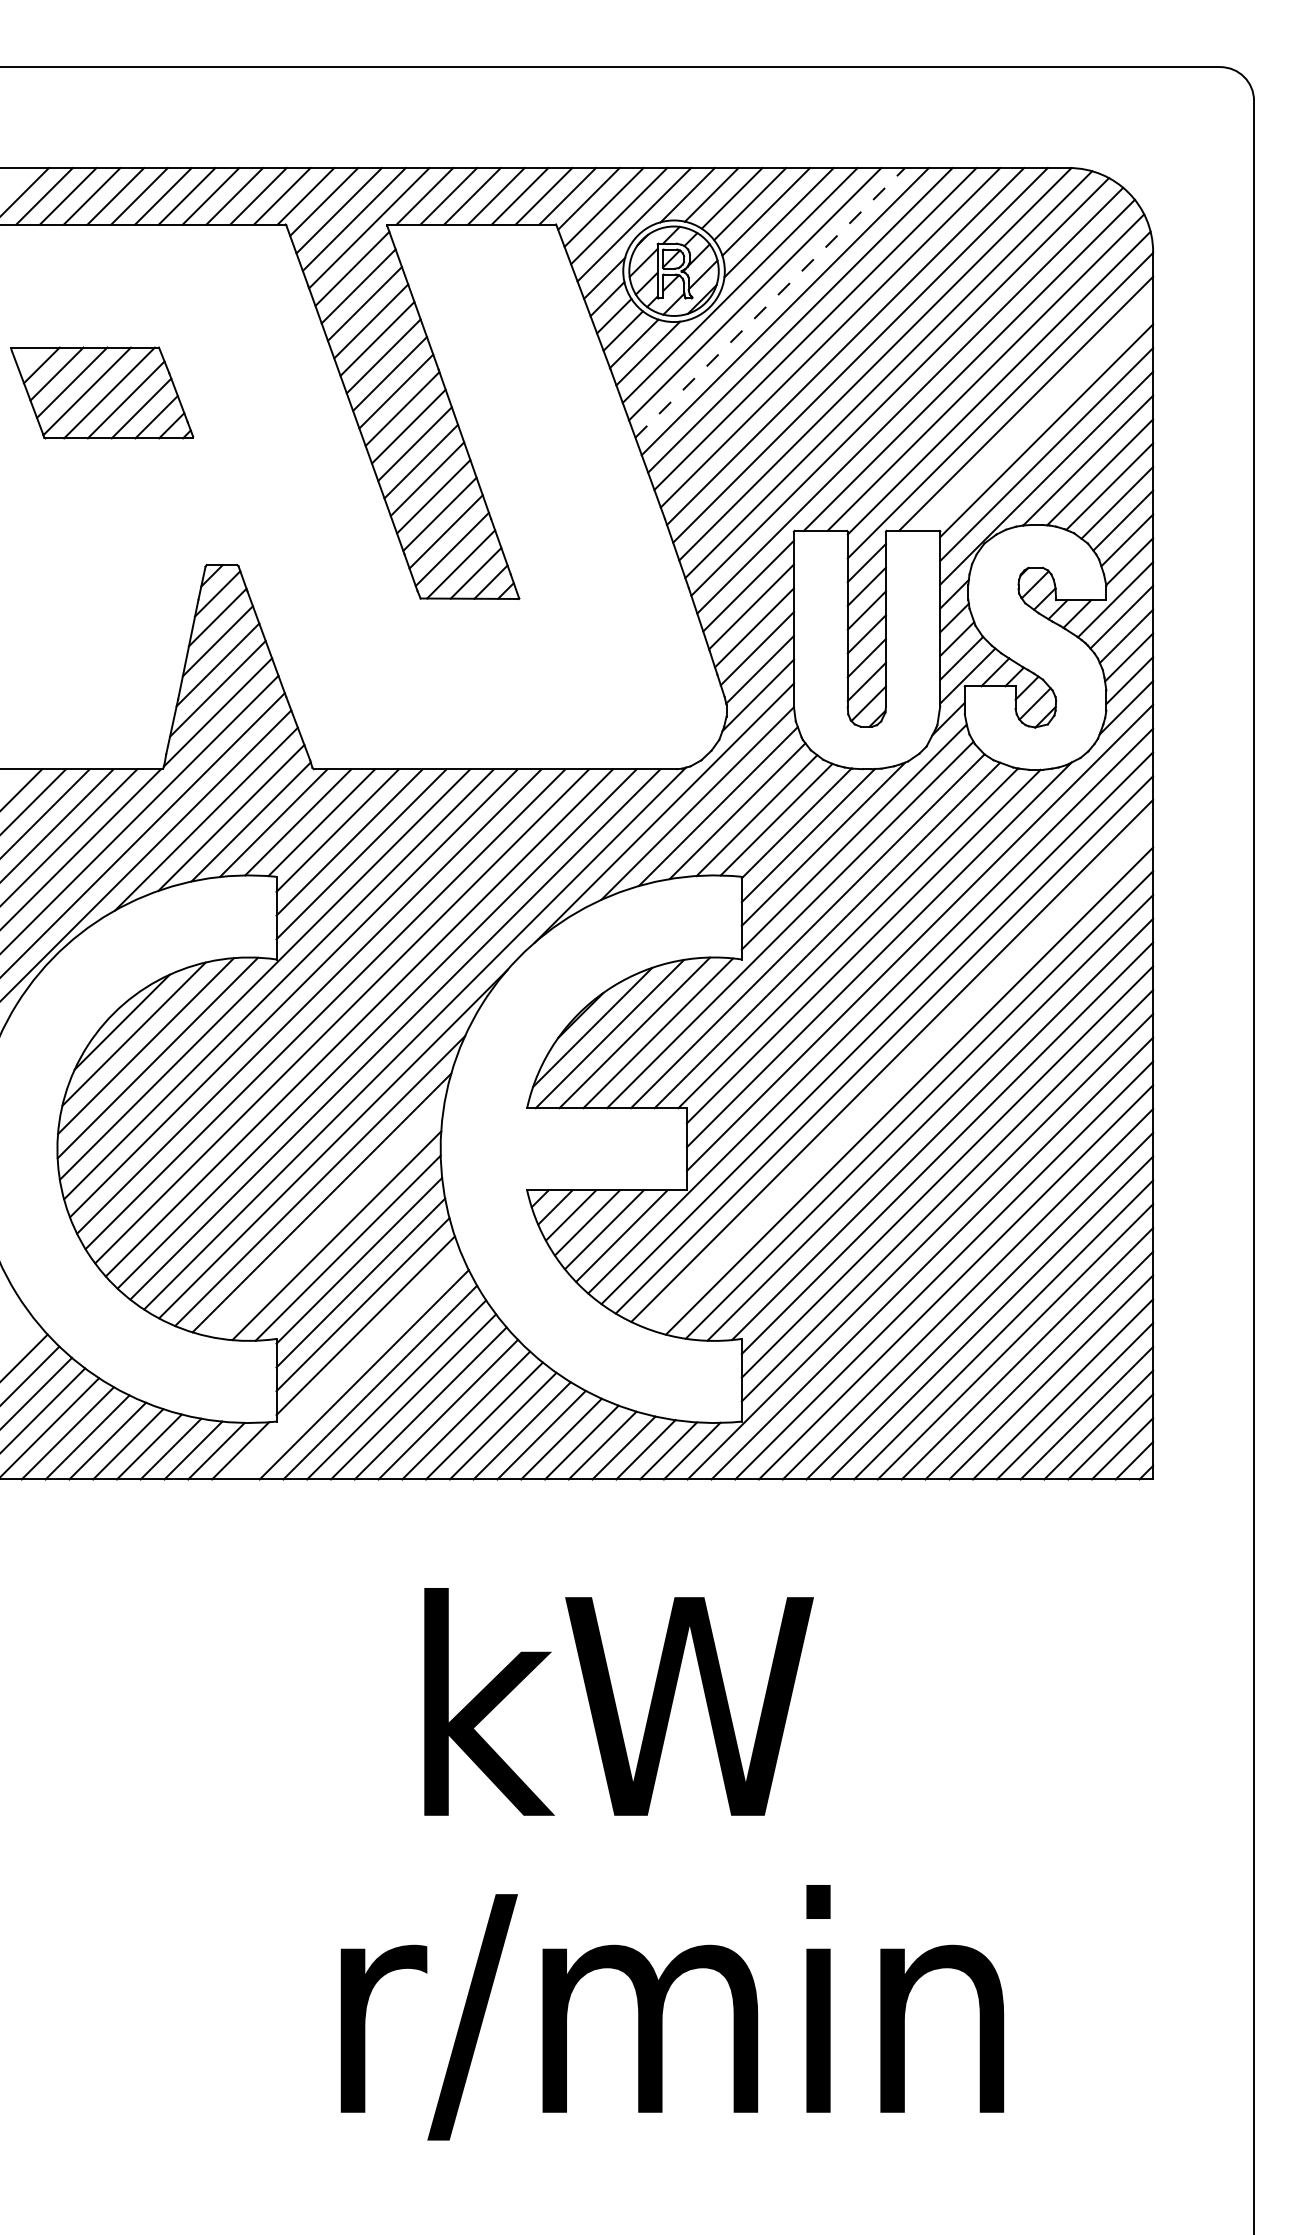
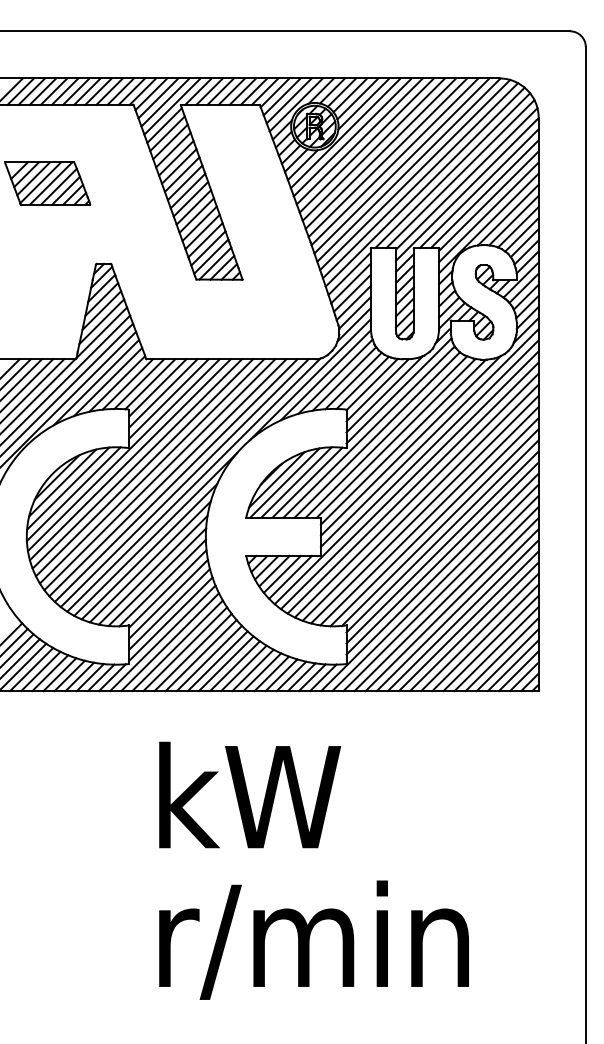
line: (771, 303) -> (360, 141), dashed -> solid
line: (1037, 414) -> (484, 193), added
line: (900, 1075) -> (420, 502), added
line: (326, 1219) -> (152, 569), added
line: (347, 1366) -> (162, 638), added
text: (619, 1700) -> (250, 794), moved

